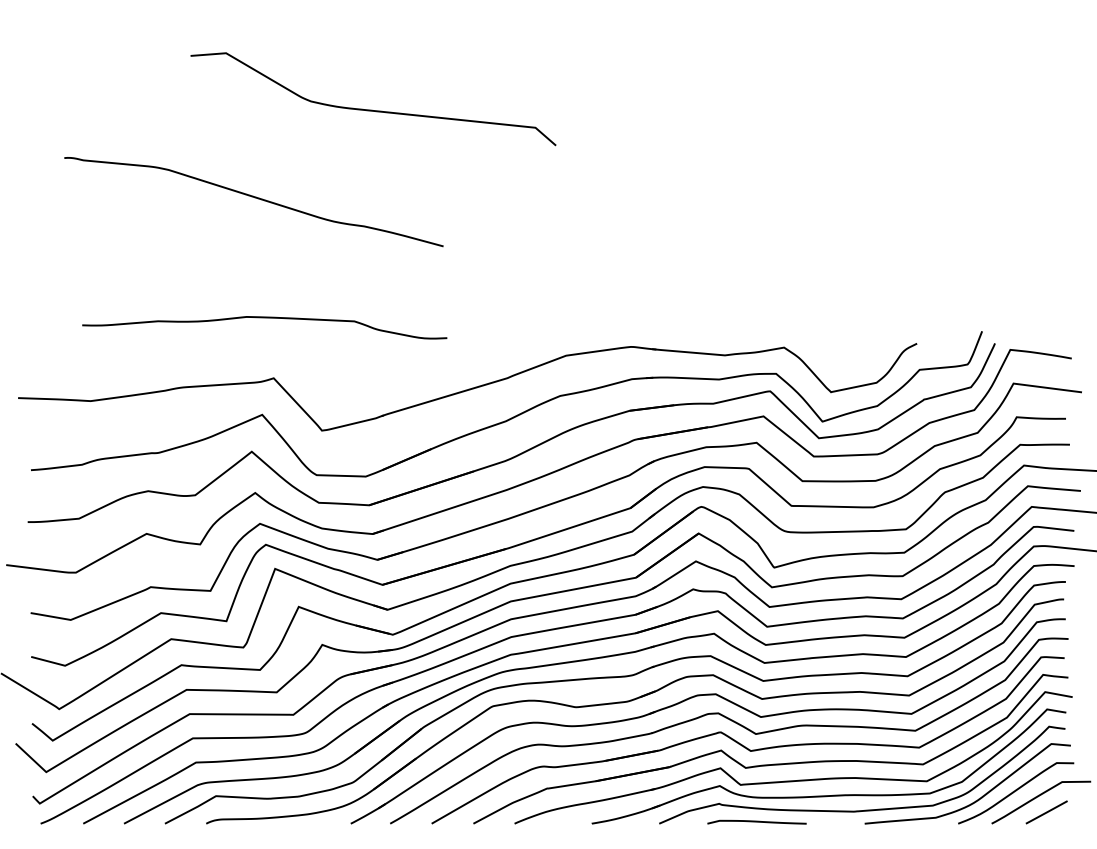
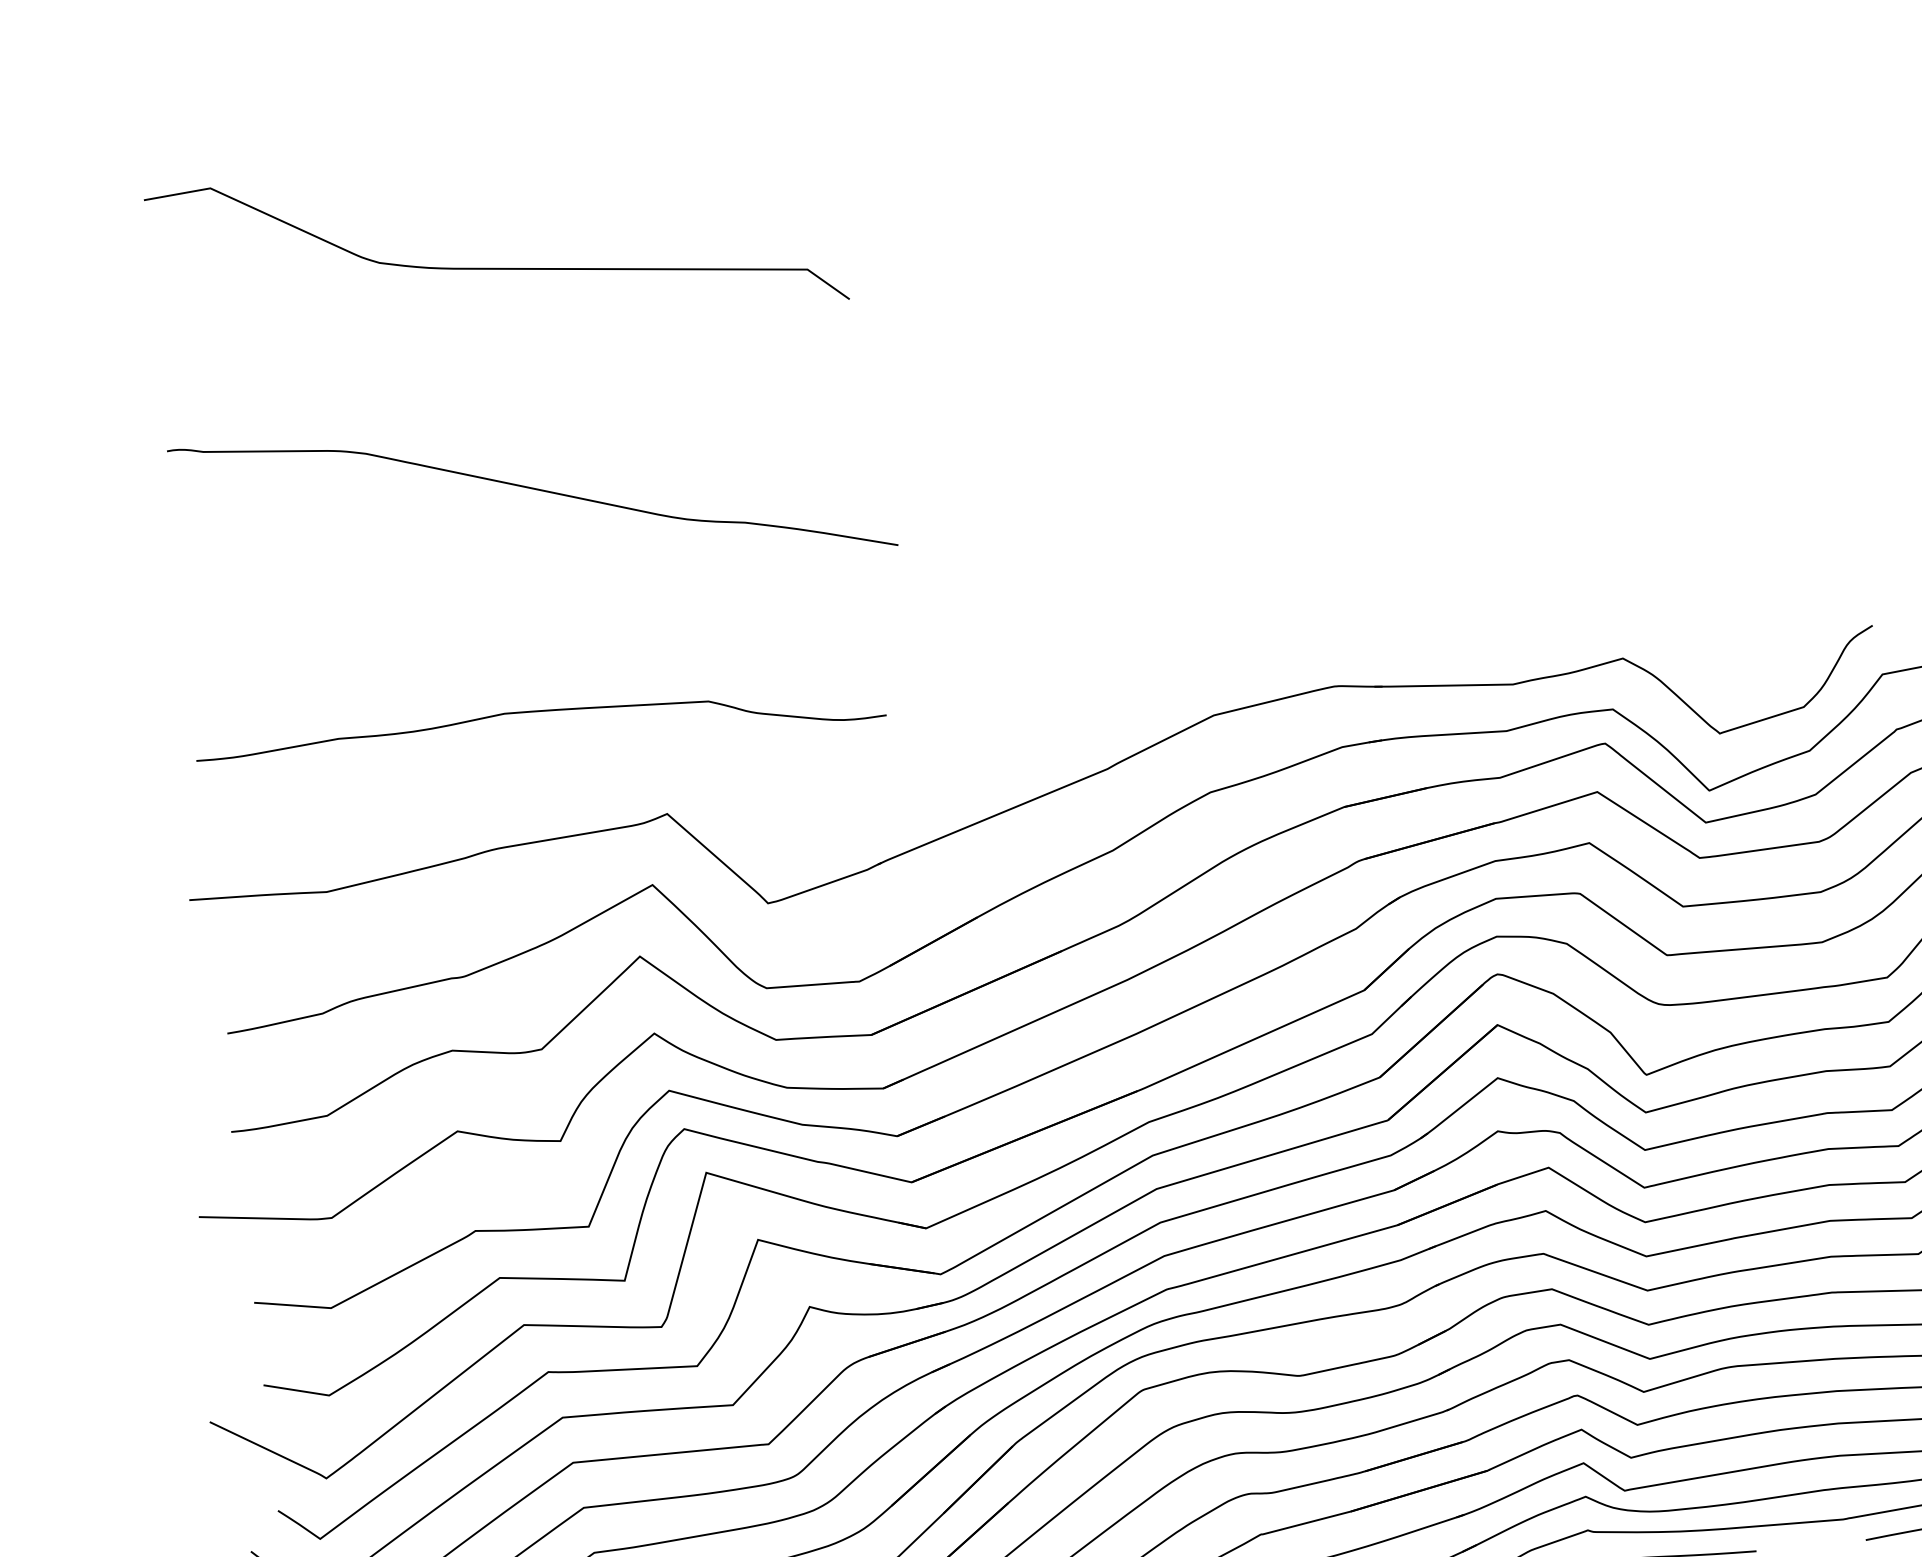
curve: (372, 109) -> (496, 266), moved
curve: (254, 198) -> (533, 491), moved
curve: (264, 318) -> (538, 713), moved

